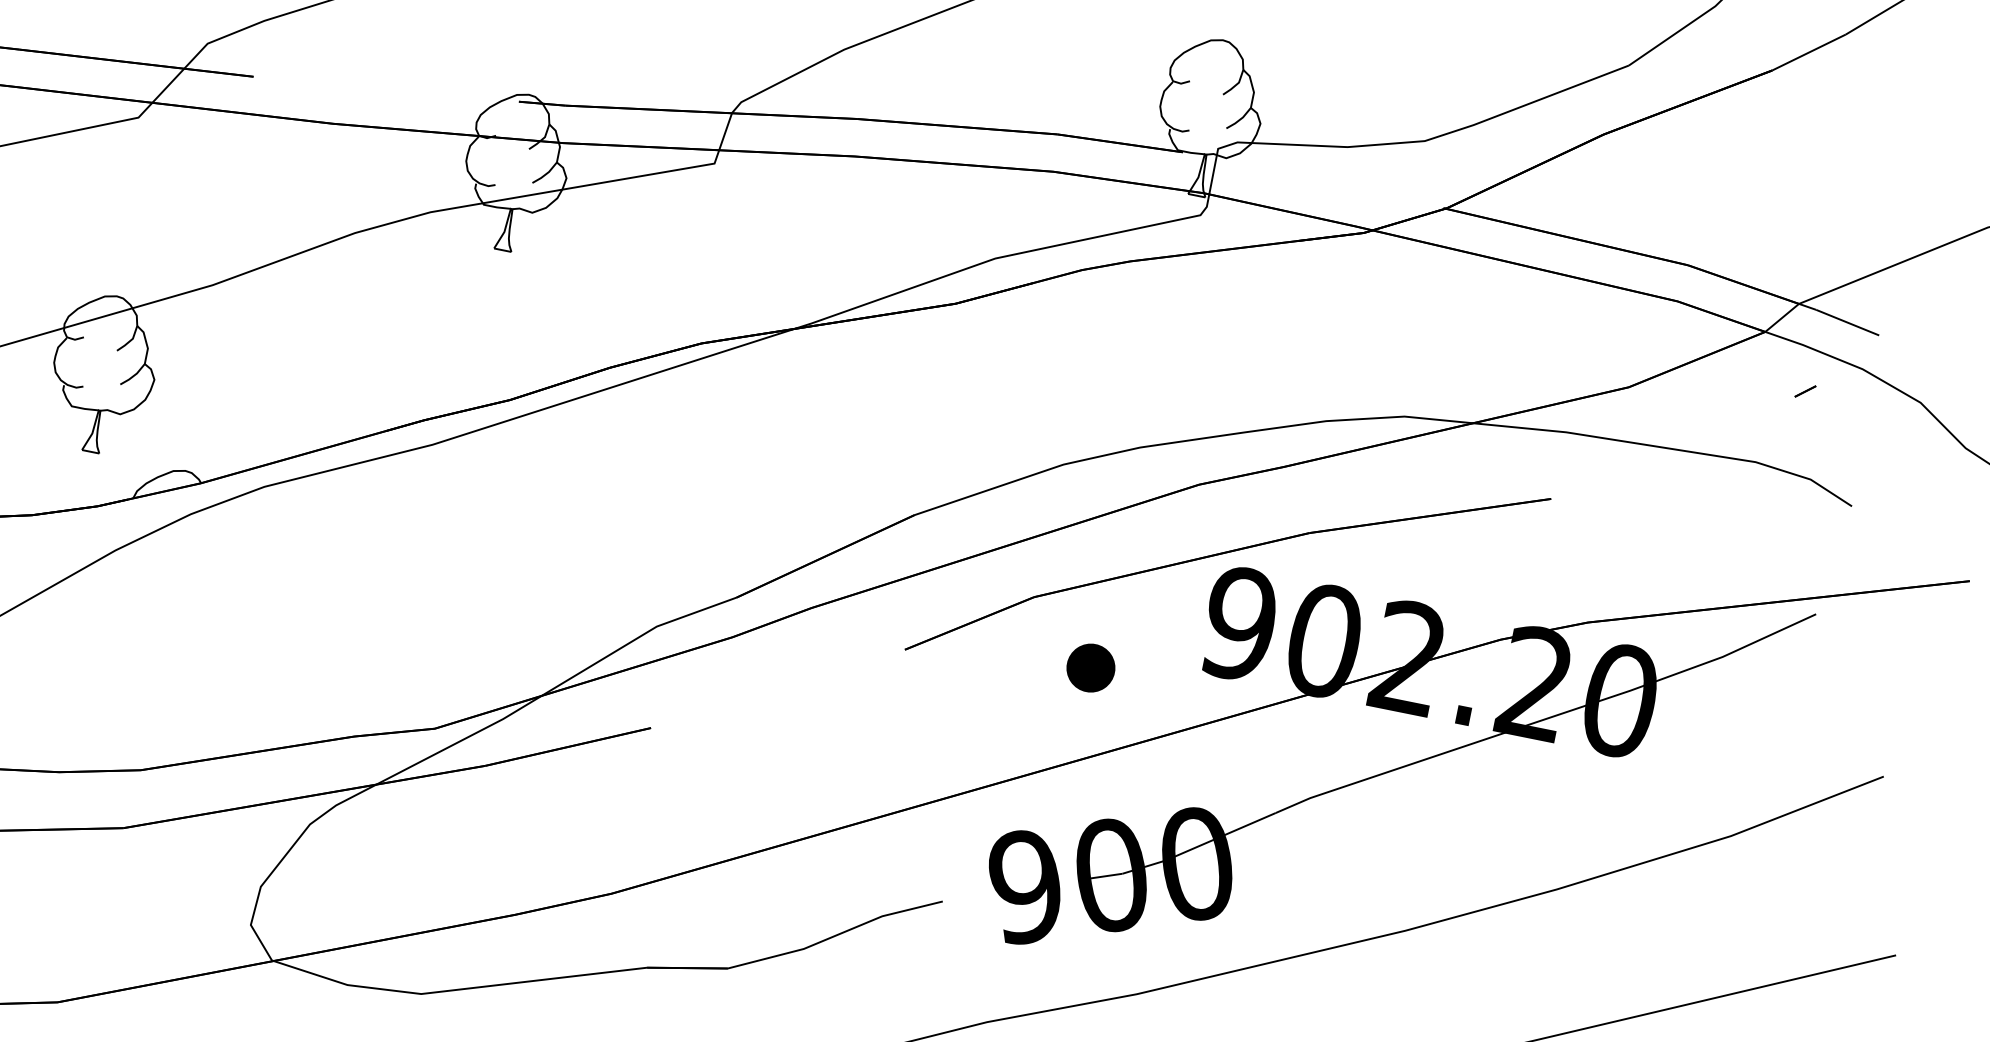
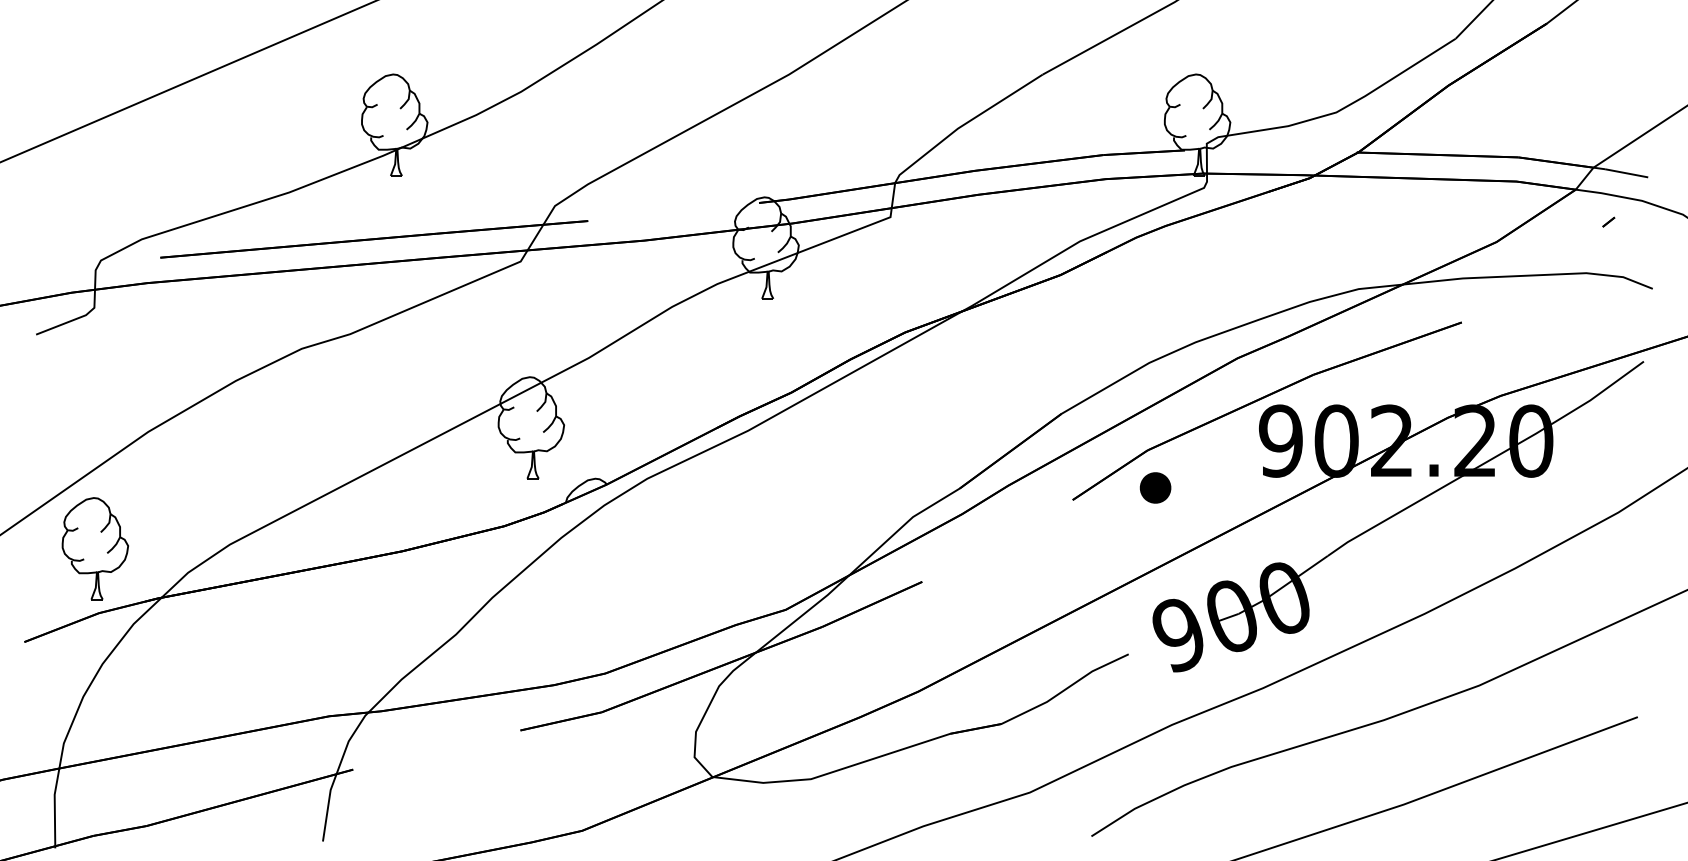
part: (1090, 667) -> (1155, 487), moved

